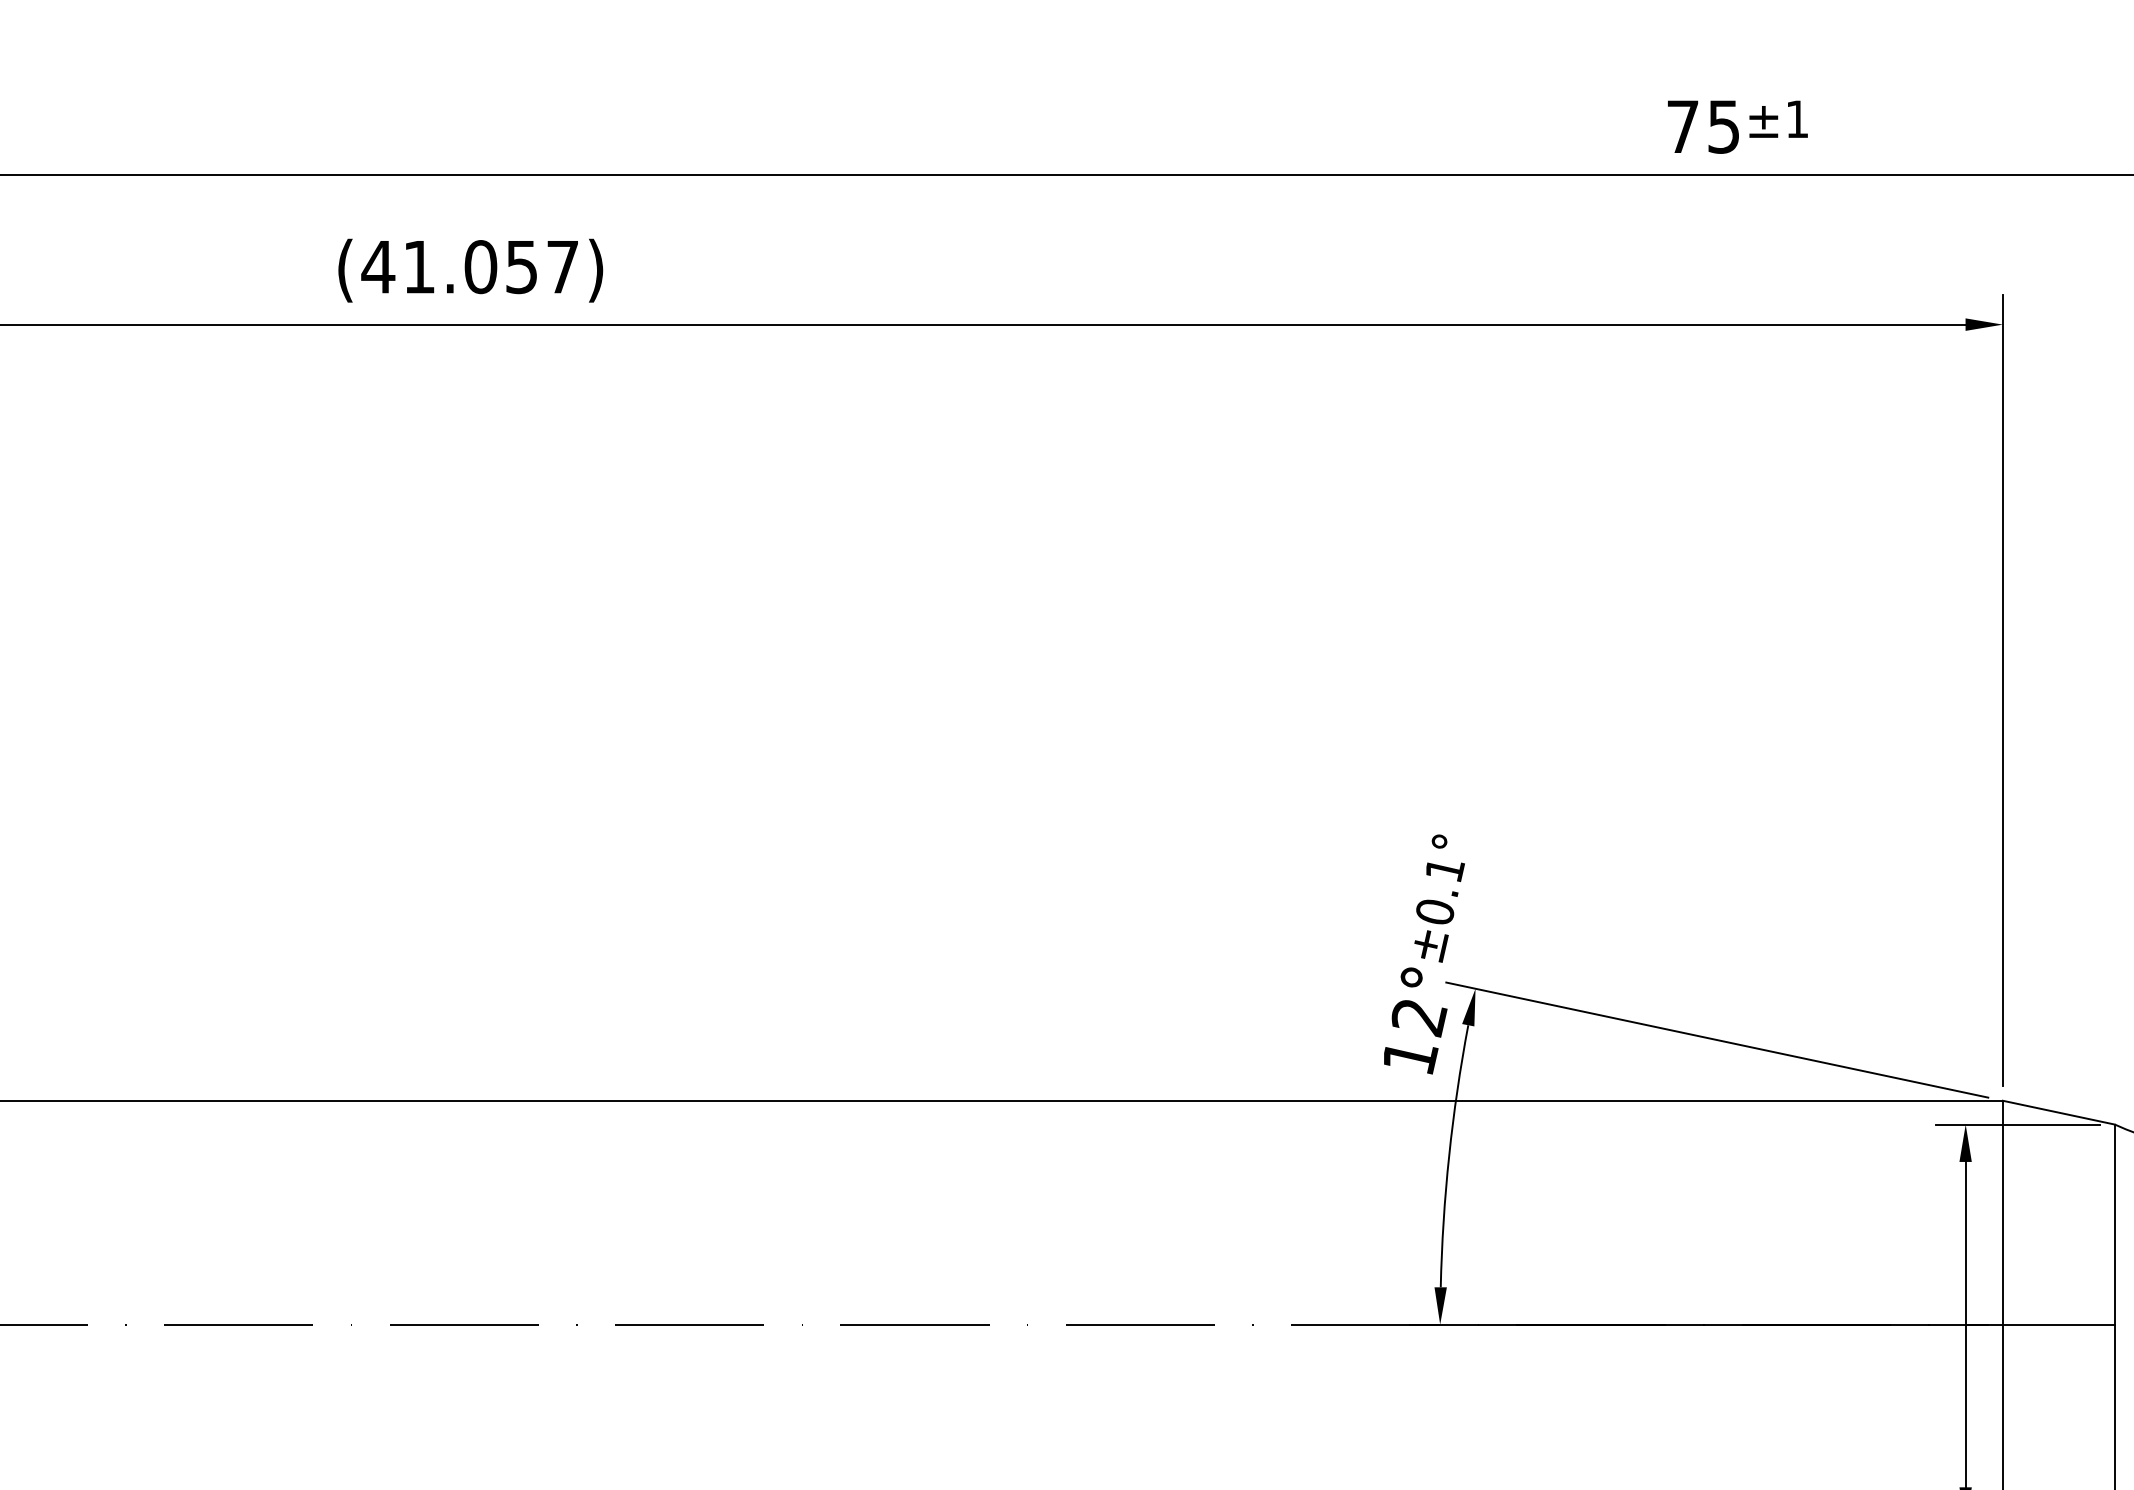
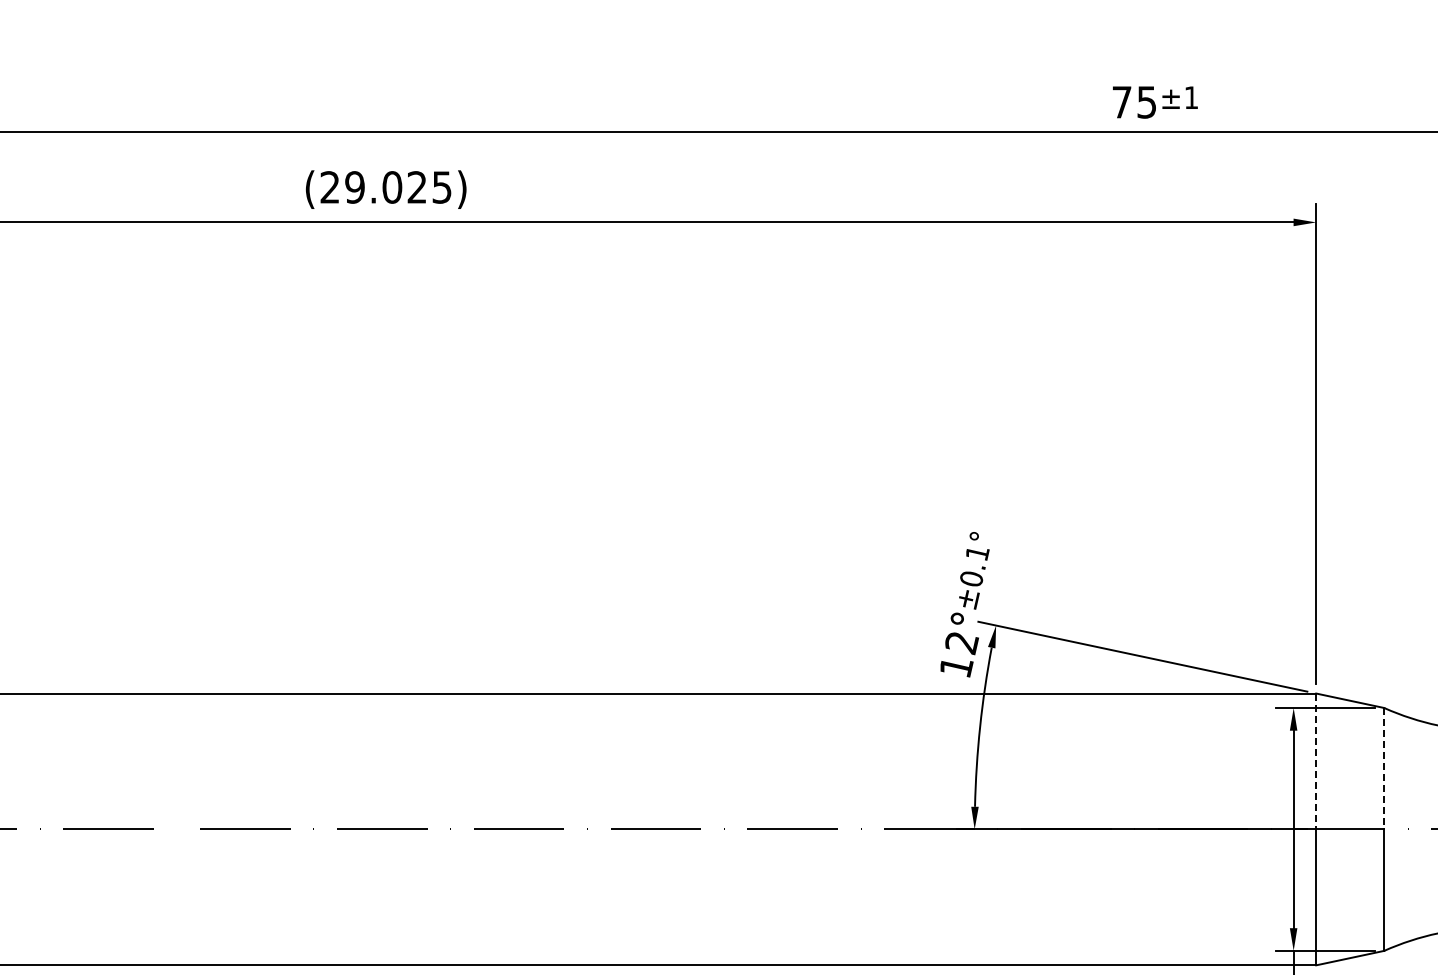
text: (469, 267) -> (385, 187), (41.057) -> (29.025)
line: (2003, 1212) -> (1316, 761), solid -> dashed
line: (2115, 1224) -> (1384, 768), solid -> dashed

